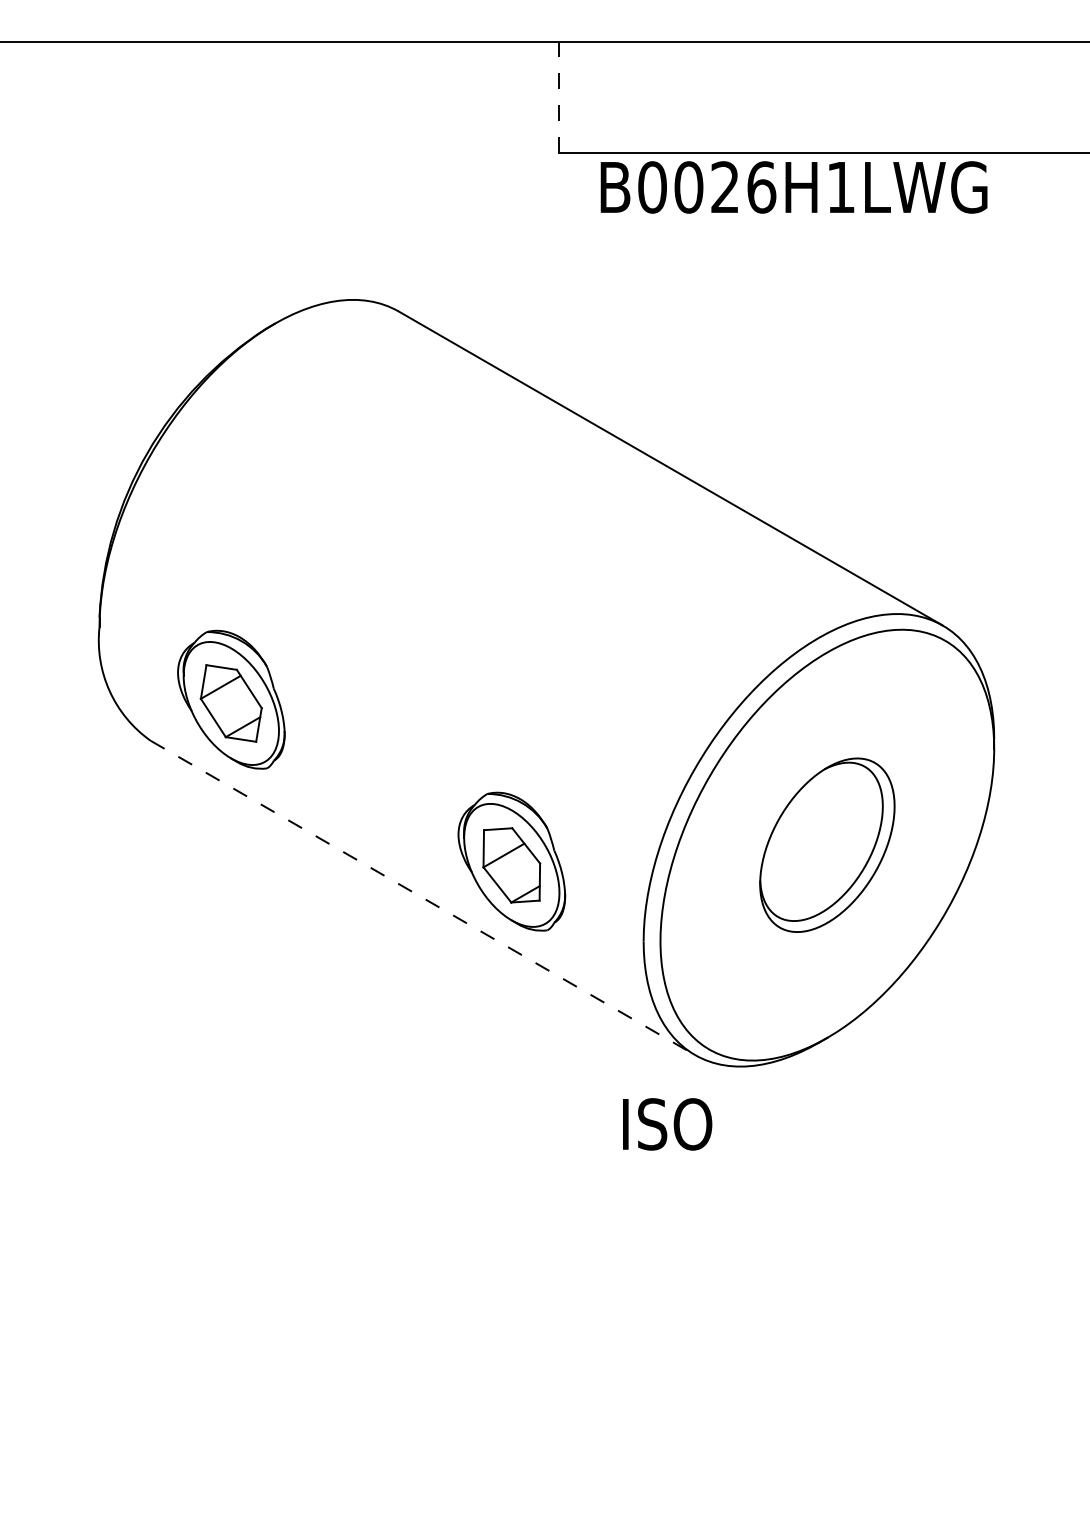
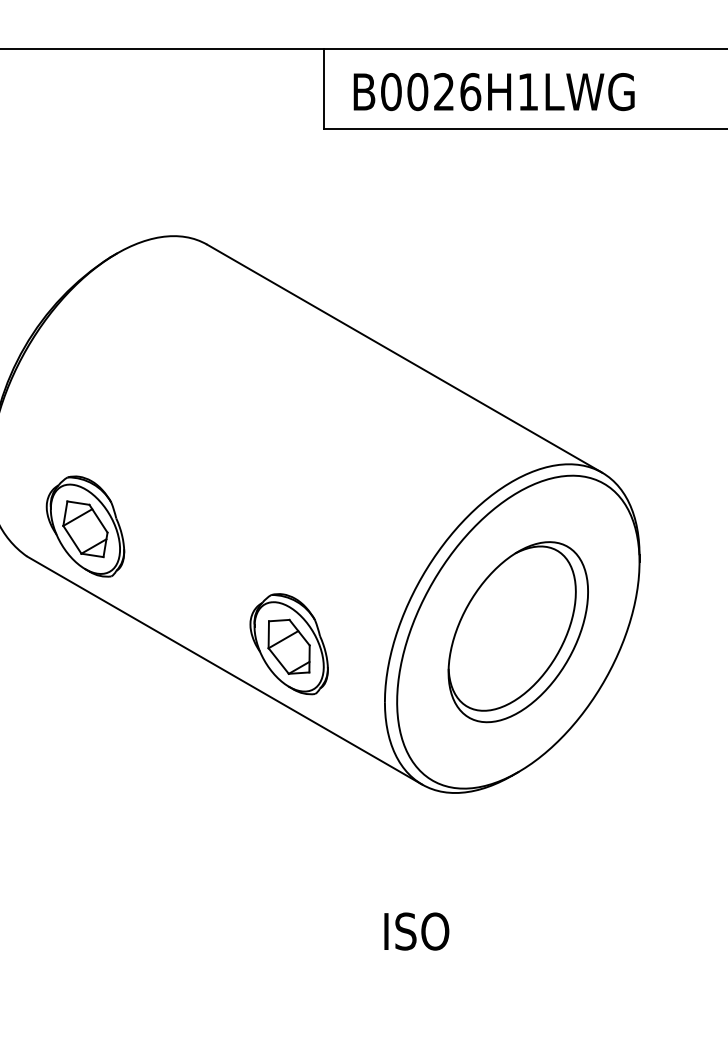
line: (559, 97) -> (323, 89), dashed -> solid
text: (793, 187) -> (493, 92), moved
part: (827, 845) -> (518, 632), size x1.43
line: (423, 898) -> (225, 670), dashed -> solid
text: (667, 1124) -> (416, 931), moved

